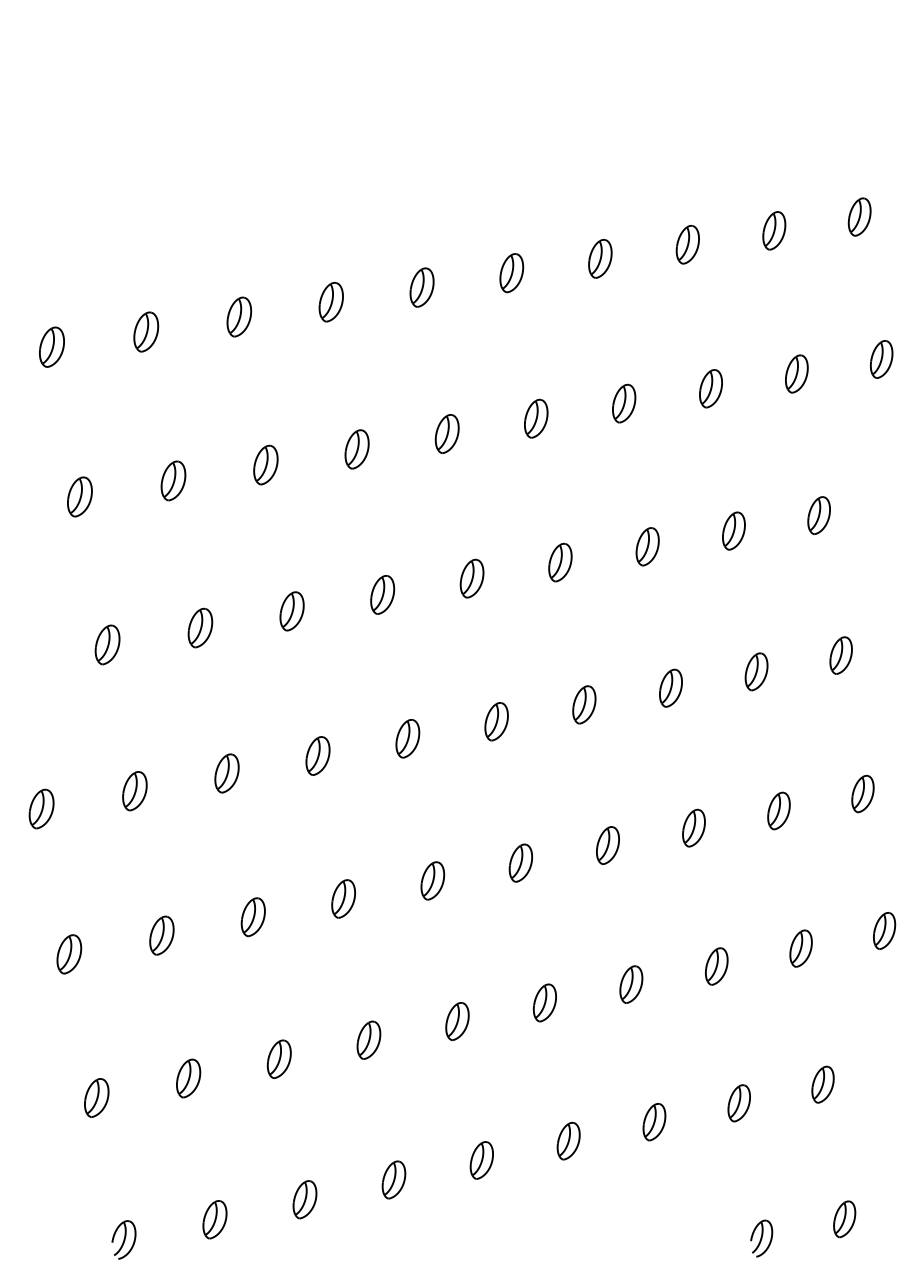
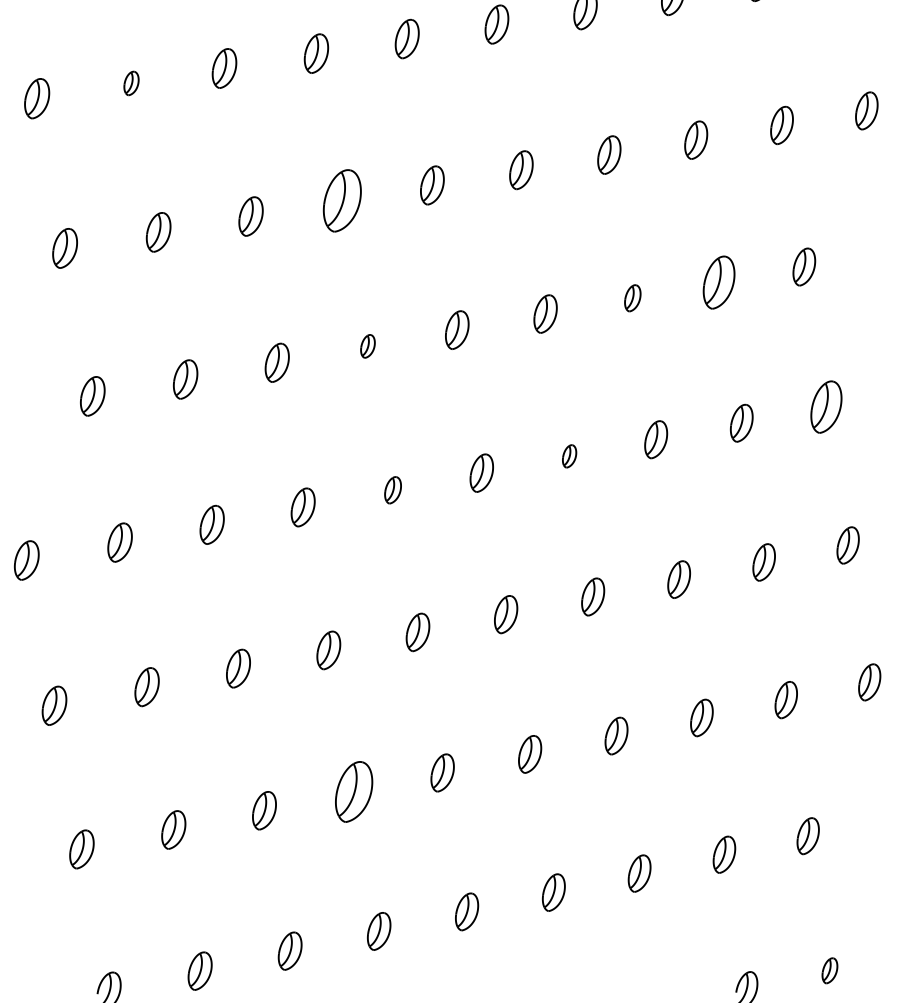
part: (146, 331) -> (131, 82), size x0.6
part: (356, 449) -> (341, 200), size x1.6
part: (733, 530) -> (718, 281), size x1.4
part: (647, 546) -> (632, 297), size x0.7
part: (382, 594) -> (367, 345), size x0.6
part: (840, 655) -> (825, 406), size x1.4
part: (584, 704) -> (569, 455), size x0.6
part: (407, 738) -> (392, 489), size x0.7
part: (368, 1039) -> (353, 790), size x1.6
part: (844, 1219) -> (829, 970), size x0.7

